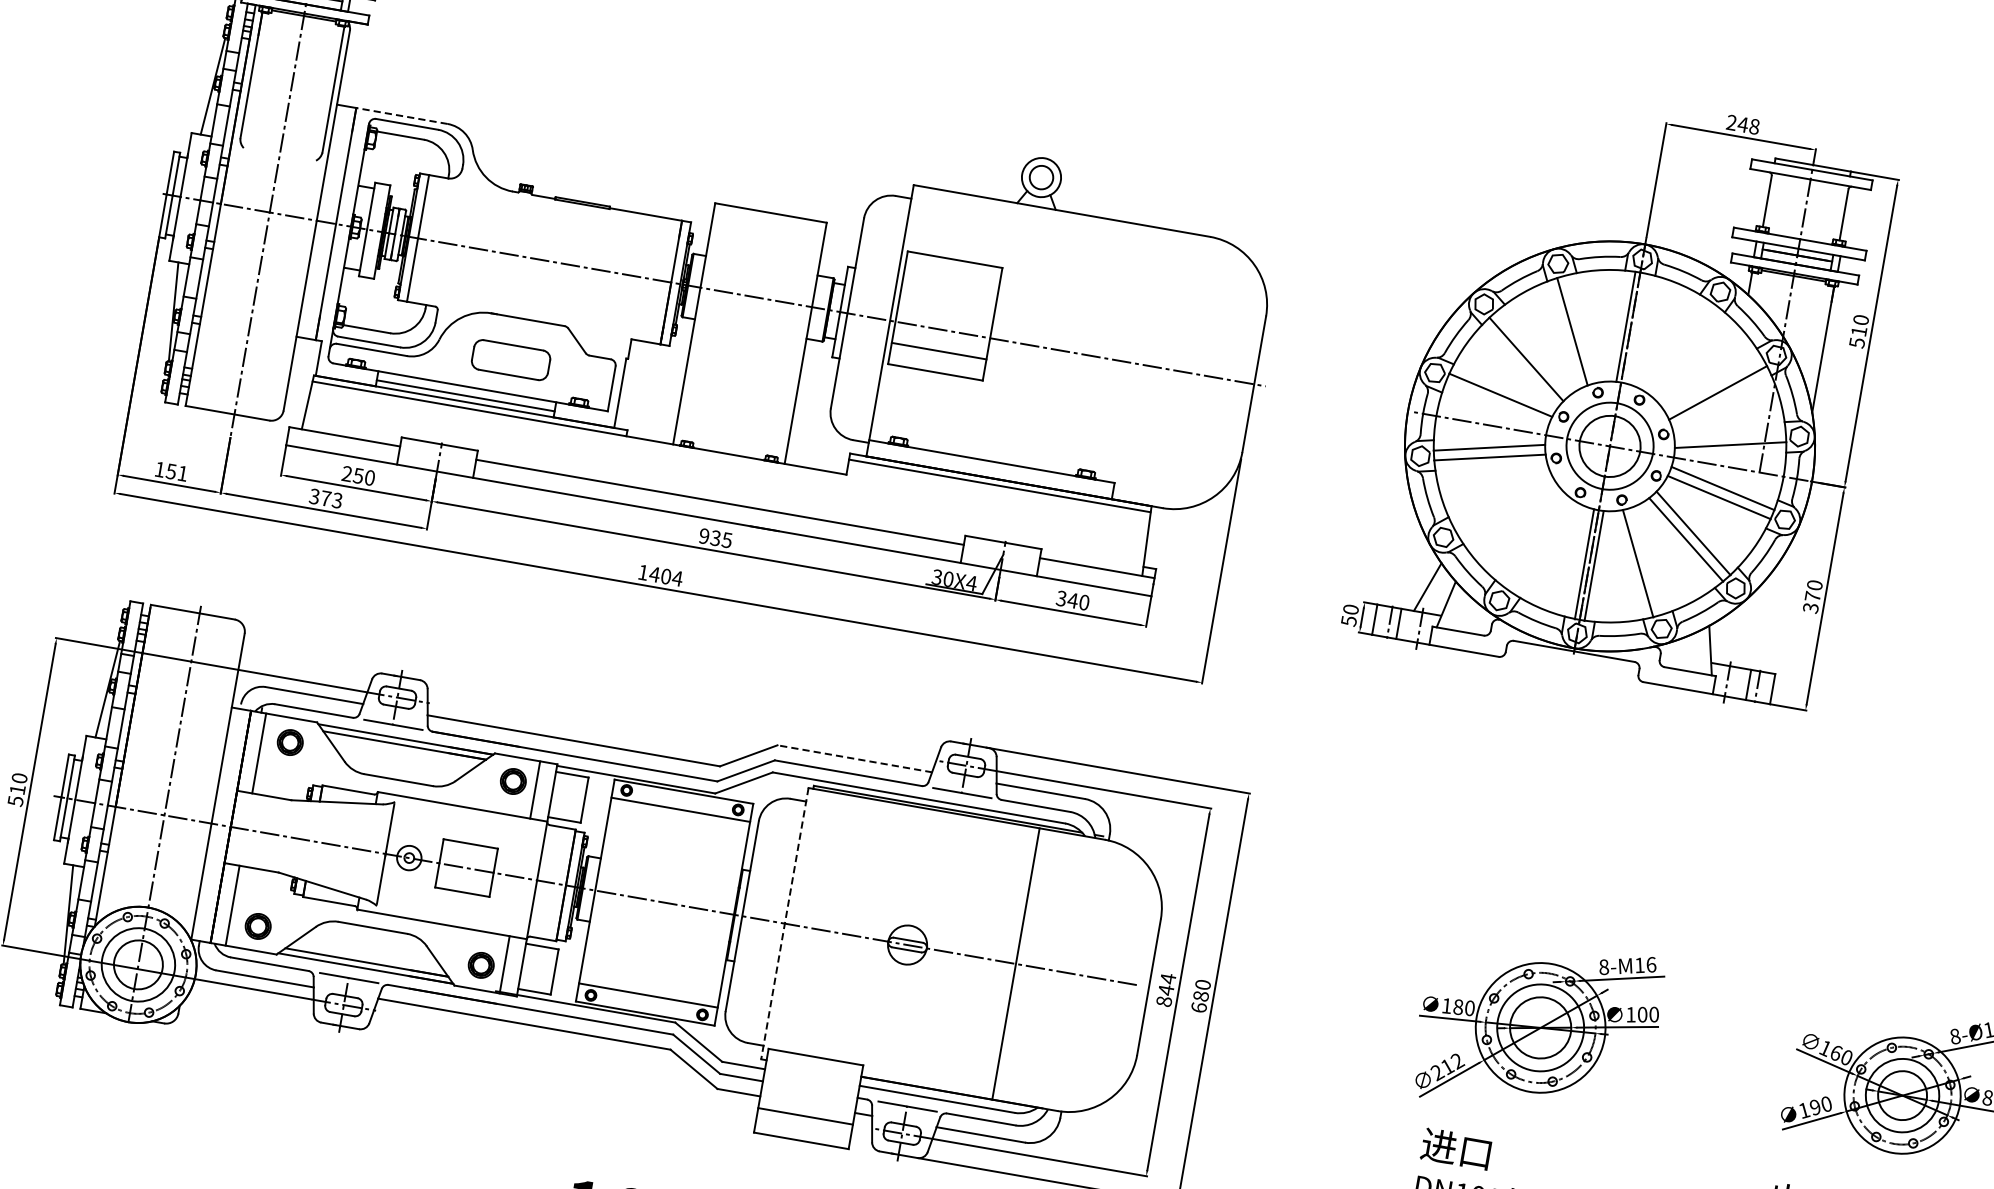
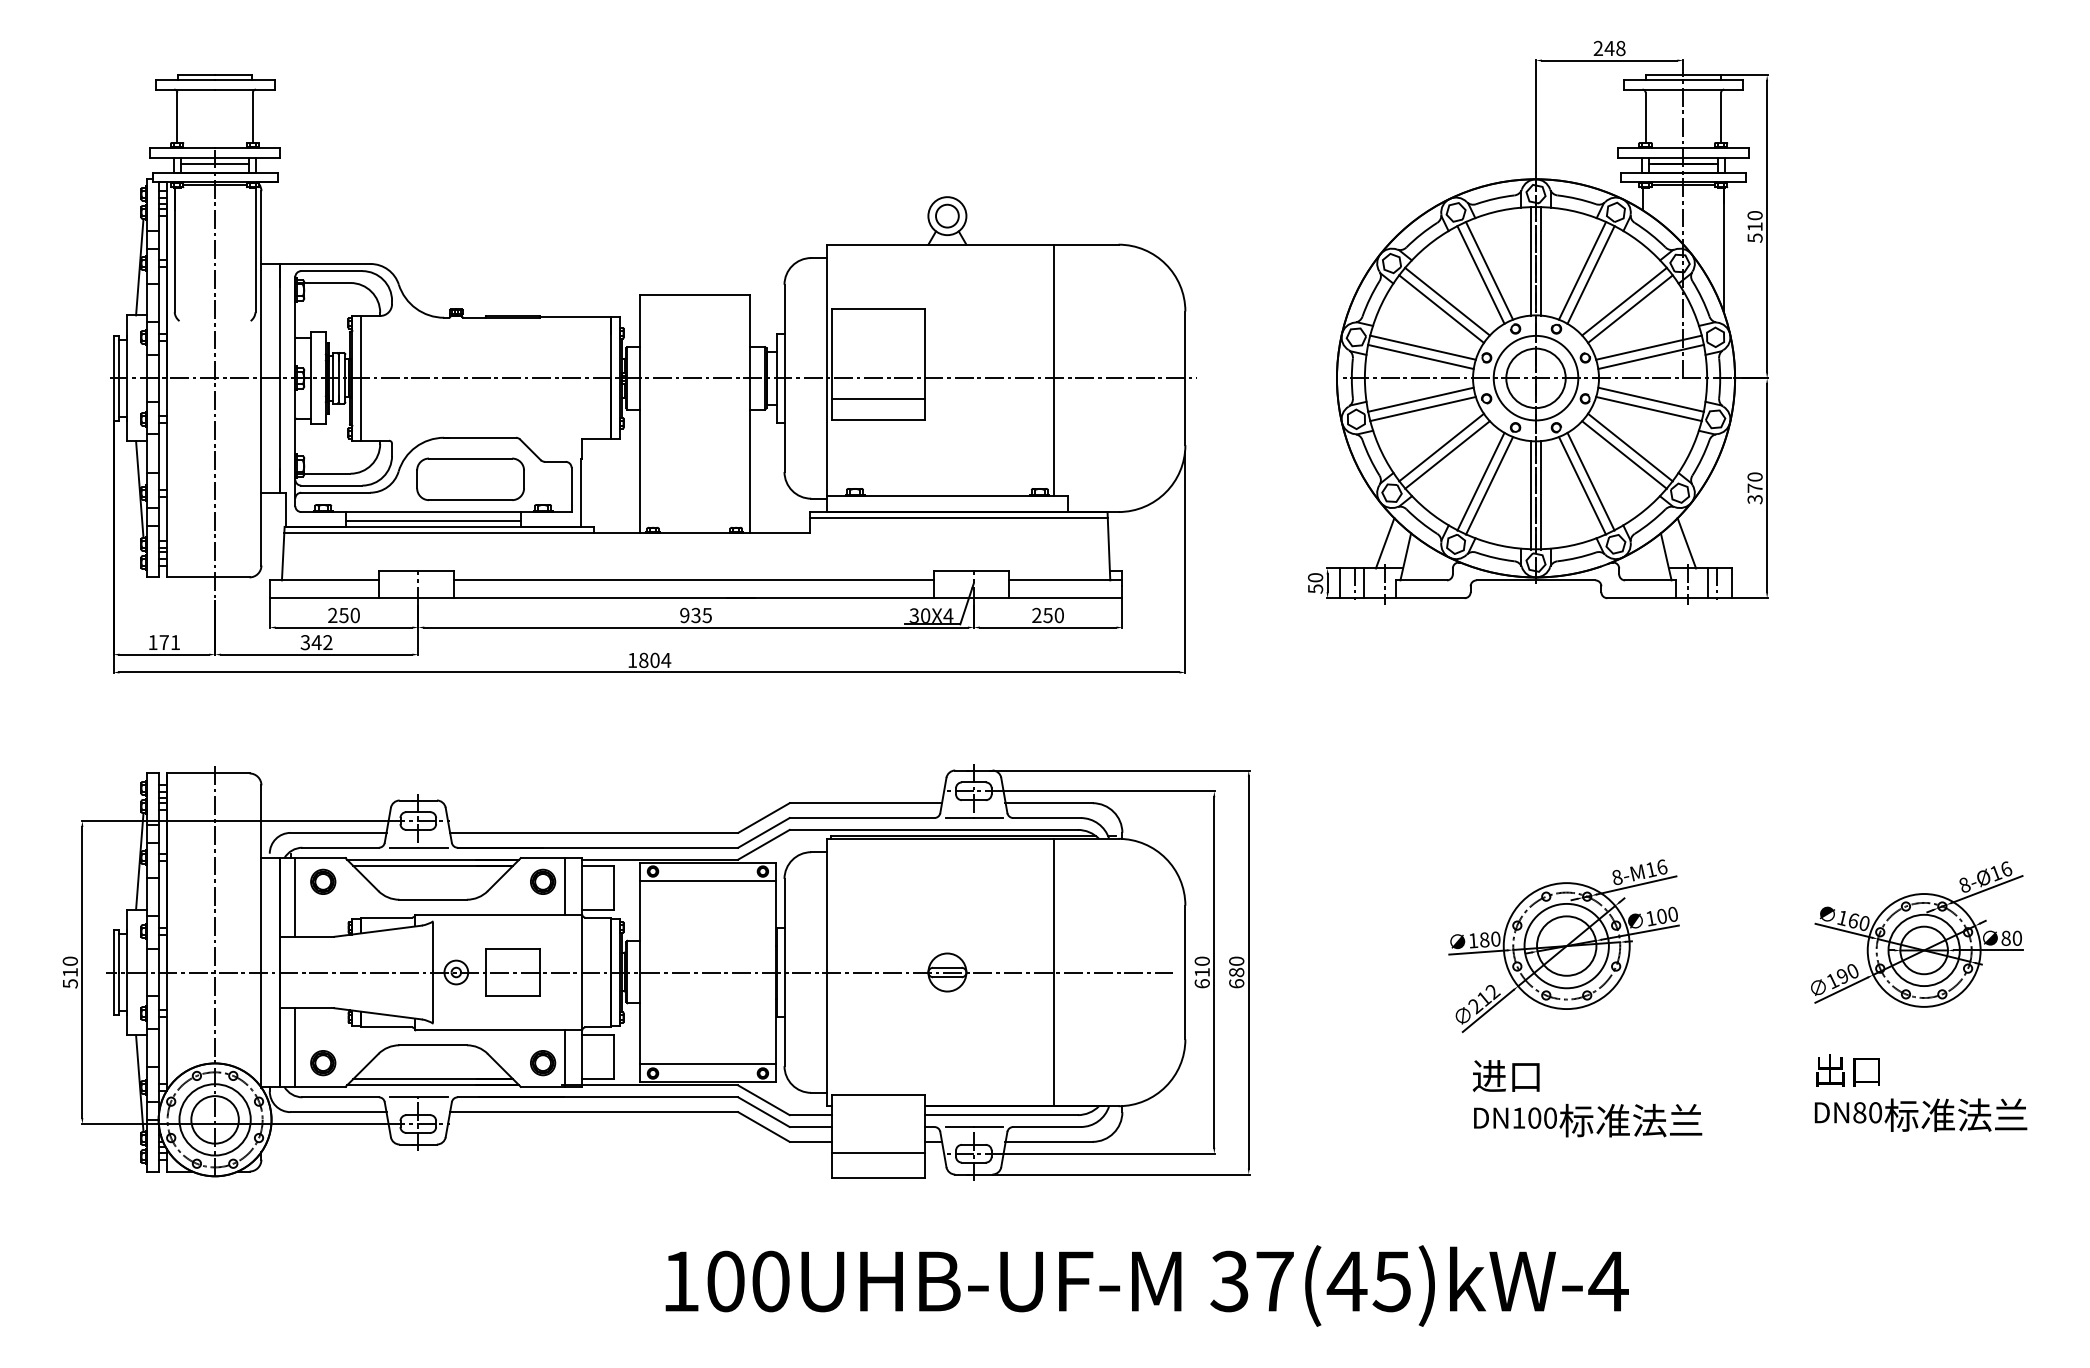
line: (402, 115) -> (325, 263), dashed -> solid
line: (1581, 328) -> (1489, 270), added
line: (1635, 328) -> (1540, 261), added
line: (1676, 345) -> (1582, 270), added
line: (1683, 350) -> (1590, 274), added
line: (1533, 352) -> (1447, 301), added
line: (1122, 353) -> (1054, 370), added
part: (511, 359) -> (470, 478), size x1.43
line: (1713, 384) -> (1624, 301), added
line: (1496, 403) -> (1420, 356), added
line: (1729, 435) -> (1648, 347), added
text: (170, 471) -> (163, 642), 151 -> 171
text: (330, 499) -> (321, 642), 373 -> 342
line: (1501, 499) -> (1441, 447), added
line: (1506, 508) -> (1447, 454), added
line: (1535, 541) -> (1480, 481), added
line: (1543, 546) -> (1489, 485), added
line: (1647, 560) -> (1590, 481), added
text: (654, 574) -> (643, 660), 1404 -> 1804
text: (1067, 599) -> (1042, 615), 340 -> 250
line: (1733, 640) -> (1686, 543), added
line: (854, 759) -> (865, 803), dashed -> solid
line: (784, 923) -> (826, 972), dashed -> solid
text: (1165, 990) -> (1201, 972), 844 -> 610

